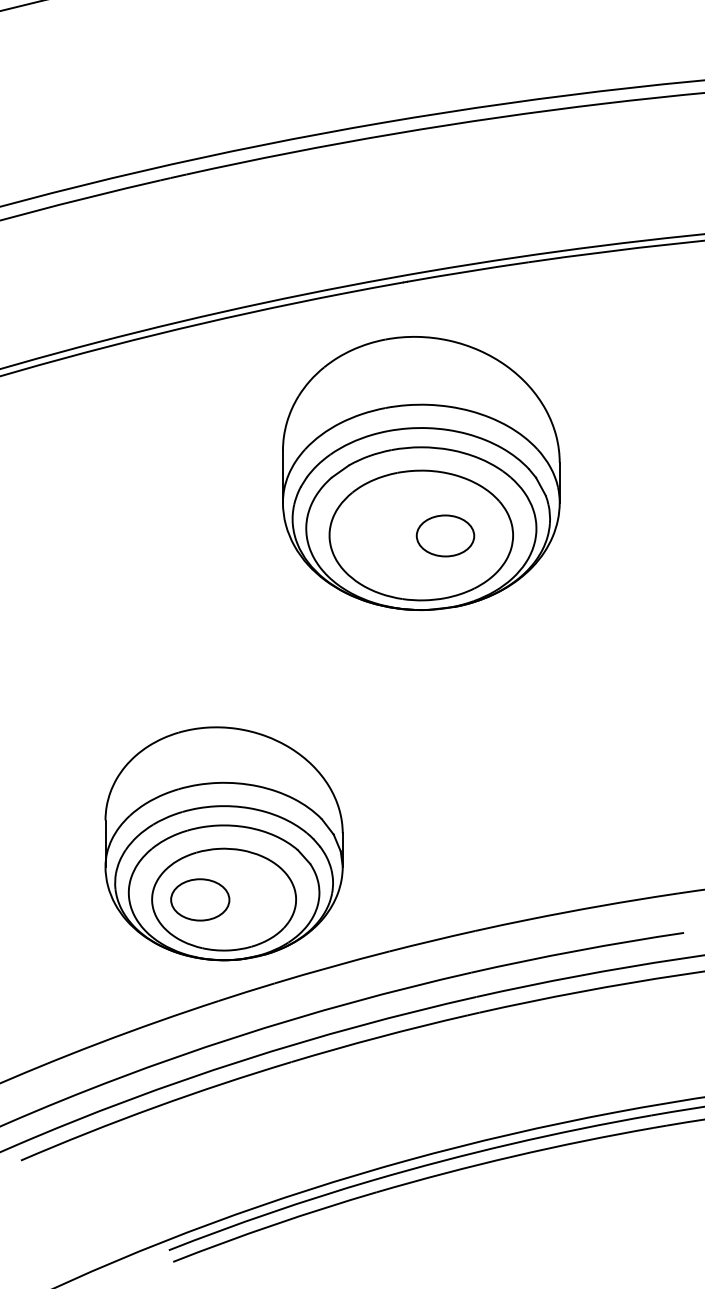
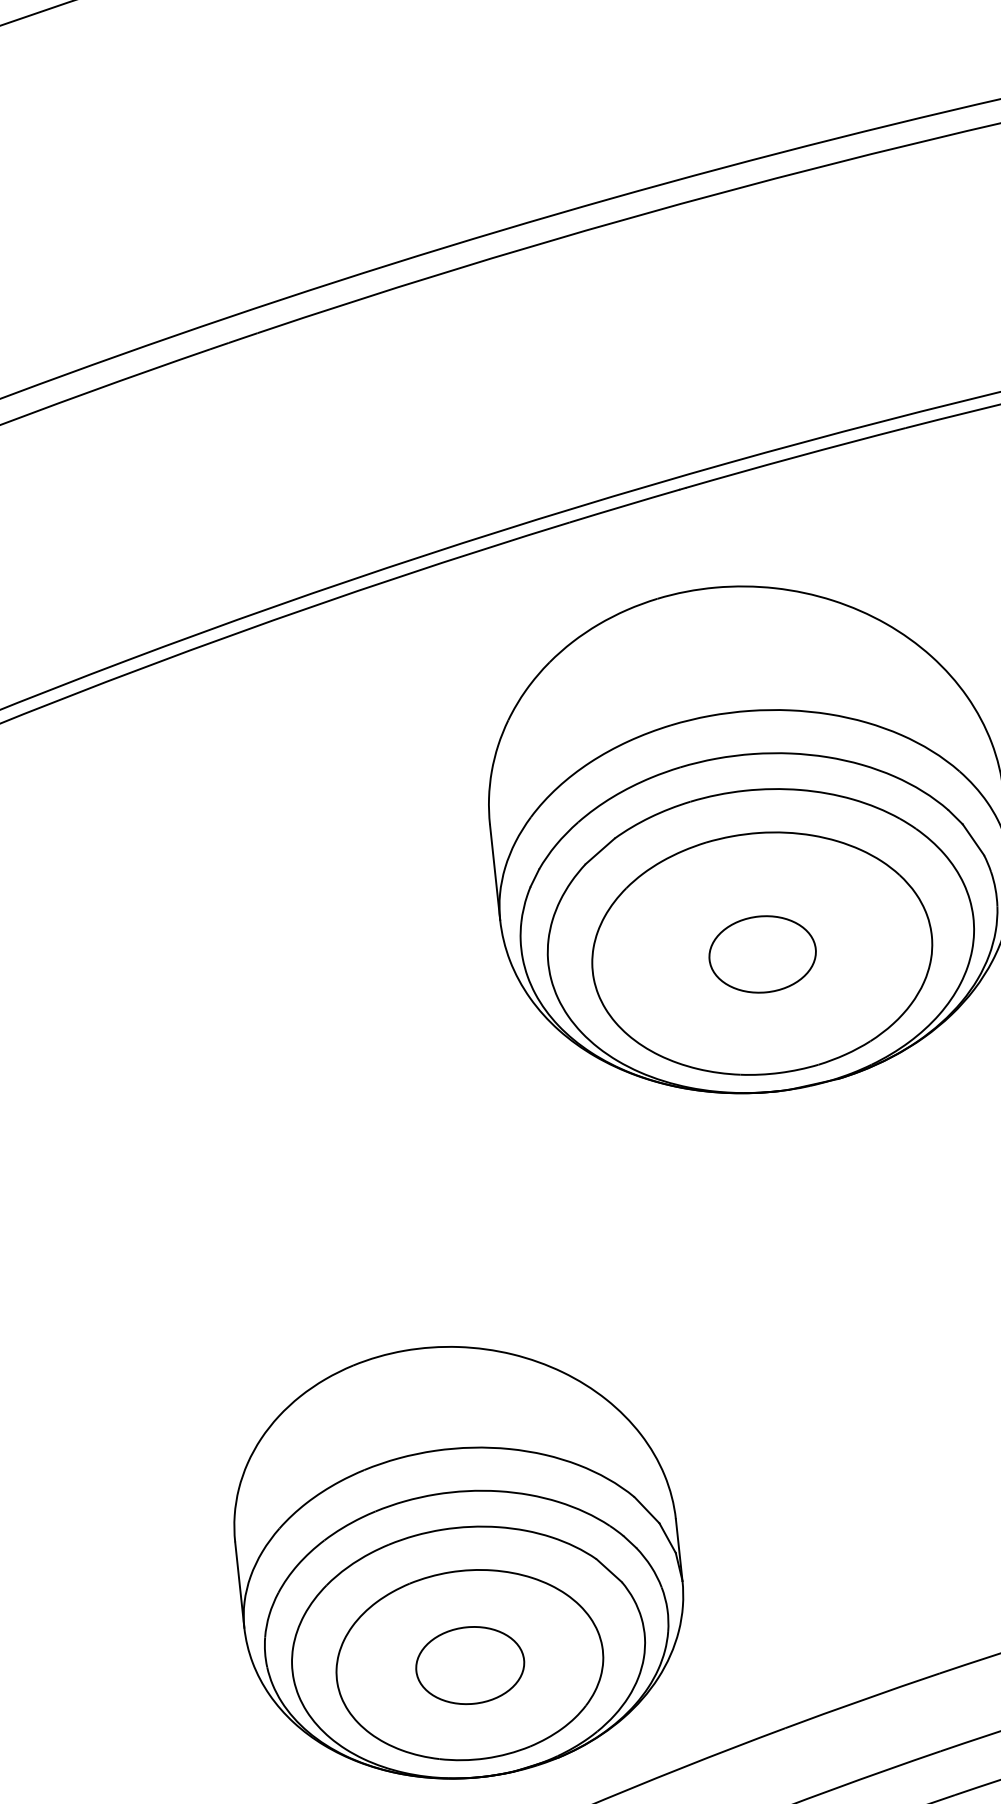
part: (445, 535) -> (762, 953), moved
part: (200, 899) -> (470, 1664), moved

